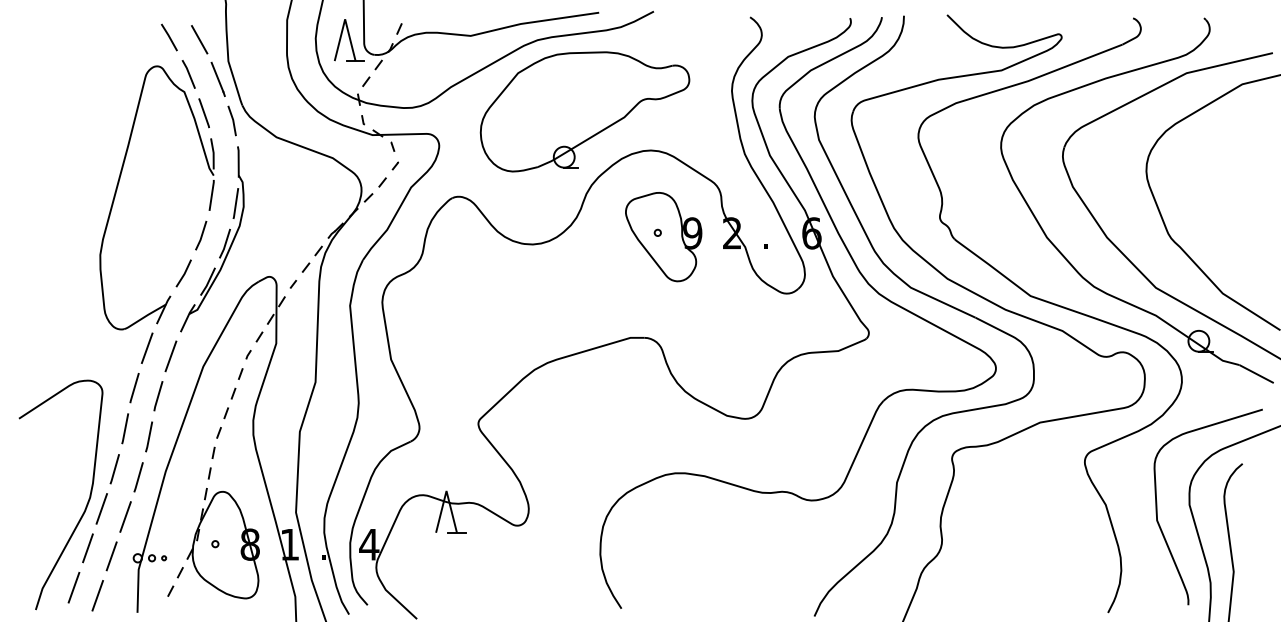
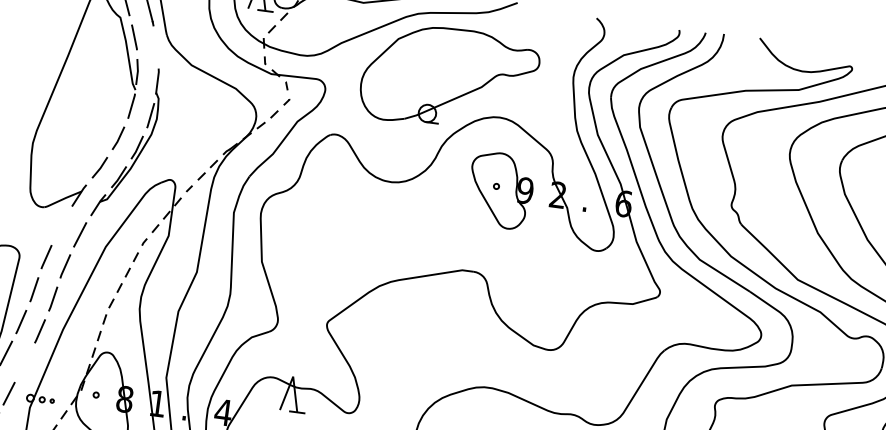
line: (232, 120) -> (157, 46), removed
line: (146, 348) -> (60, 225), removed
line: (125, 516) -> (24, 362), removed

